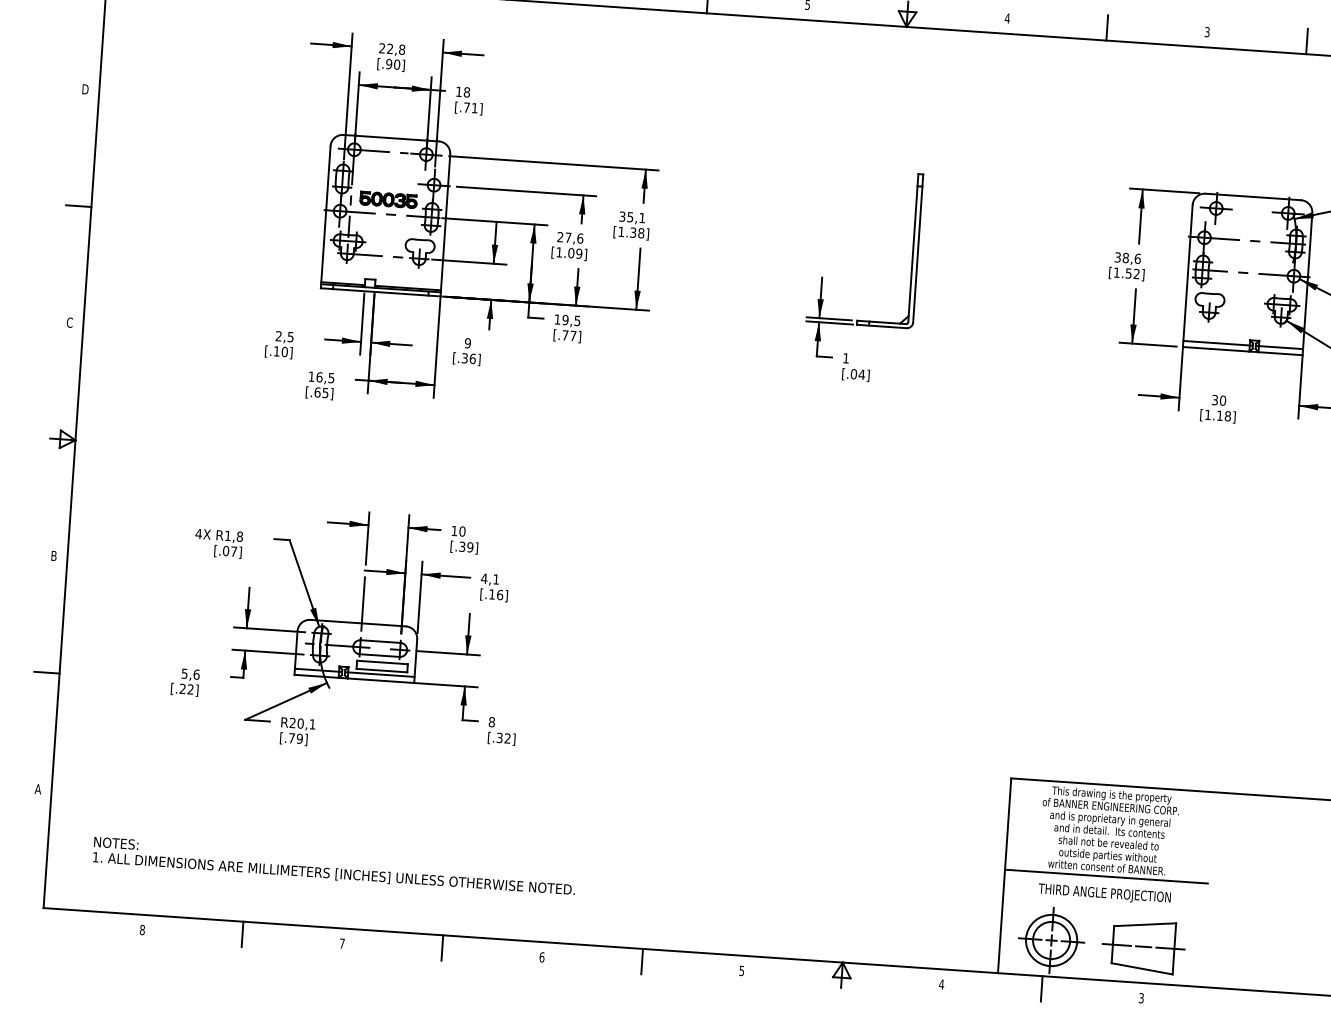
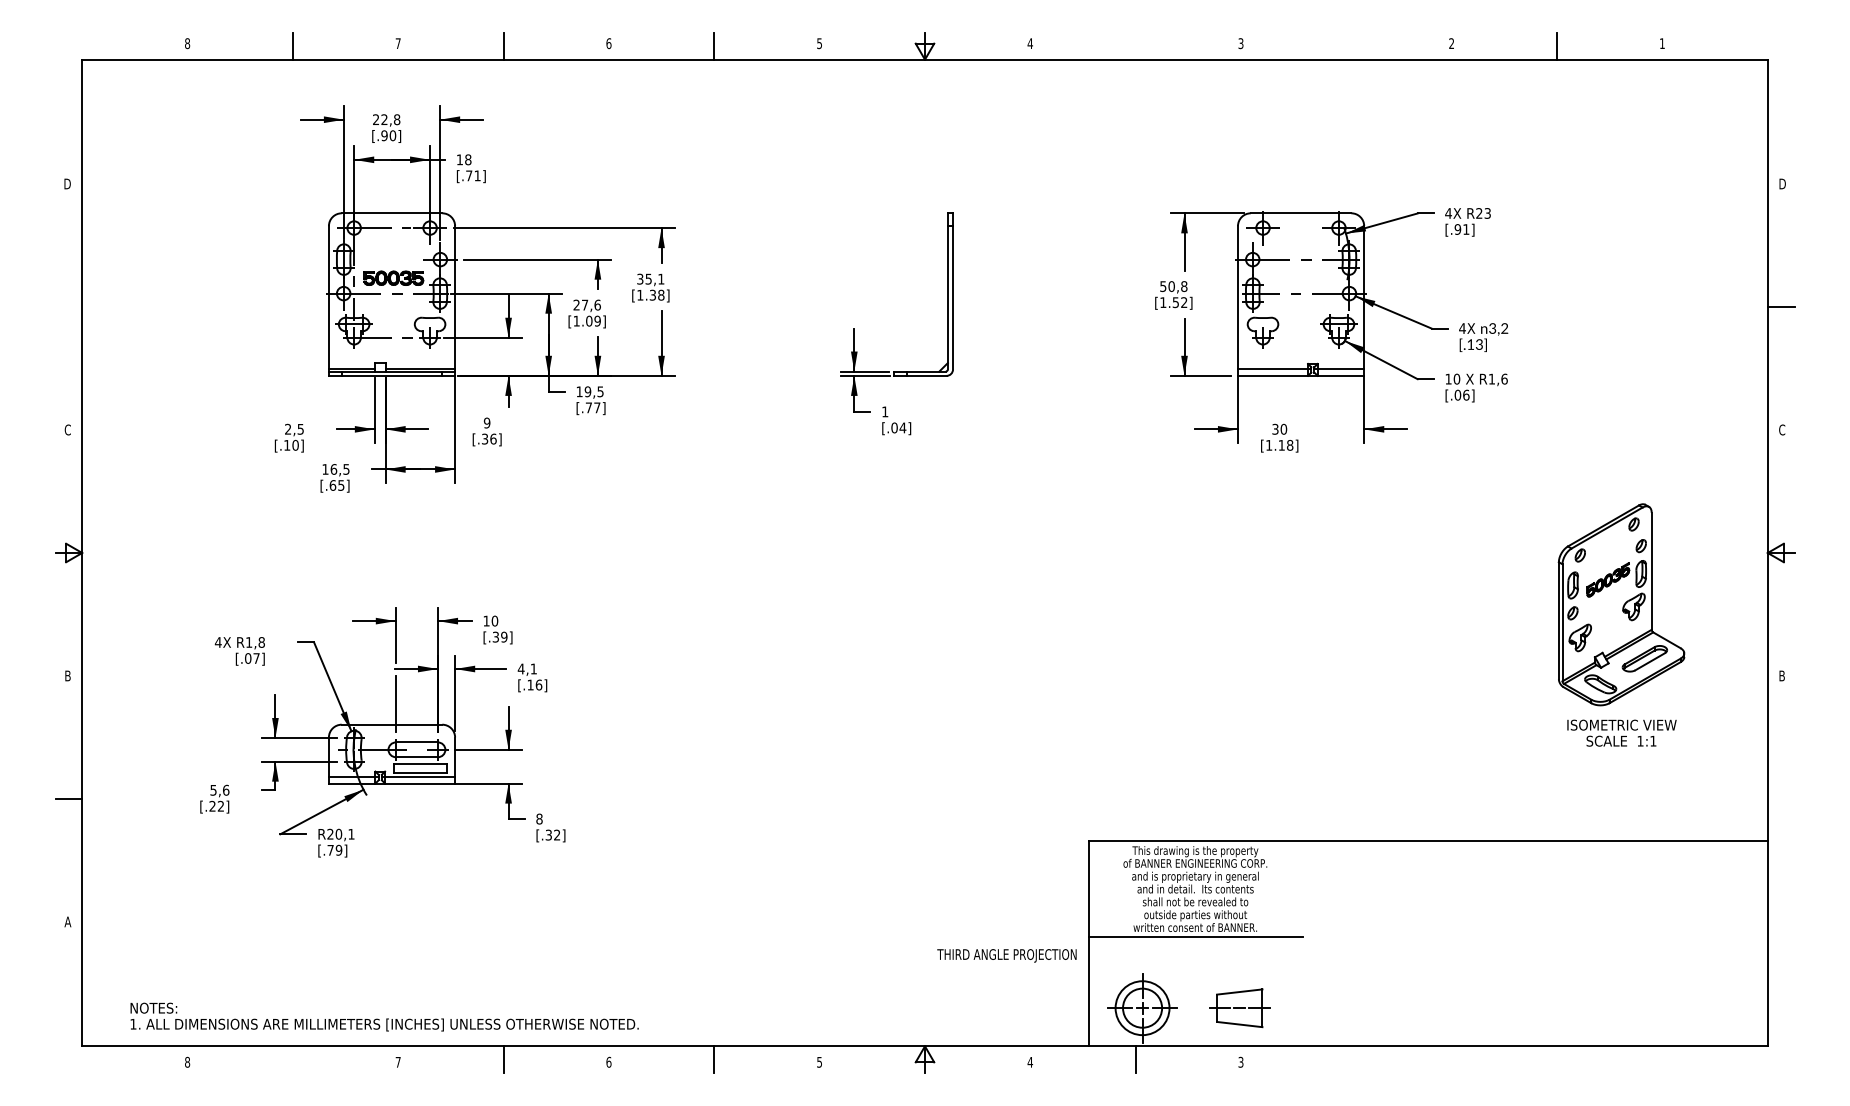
line: (1107, 27) -> (1135, 45), removed
line: (1307, 40) -> (1346, 45), removed
line: (78, 206) -> (68, 307), removed
text: (1127, 258) -> (1173, 286), 38,6 -> 50,8
text: (334, 866) -> (384, 1016), moved
text: (1104, 893) -> (1006, 955), moved
line: (242, 934) -> (292, 1059), removed
part: (1143, 947) -> (1239, 1008), size x0.7

